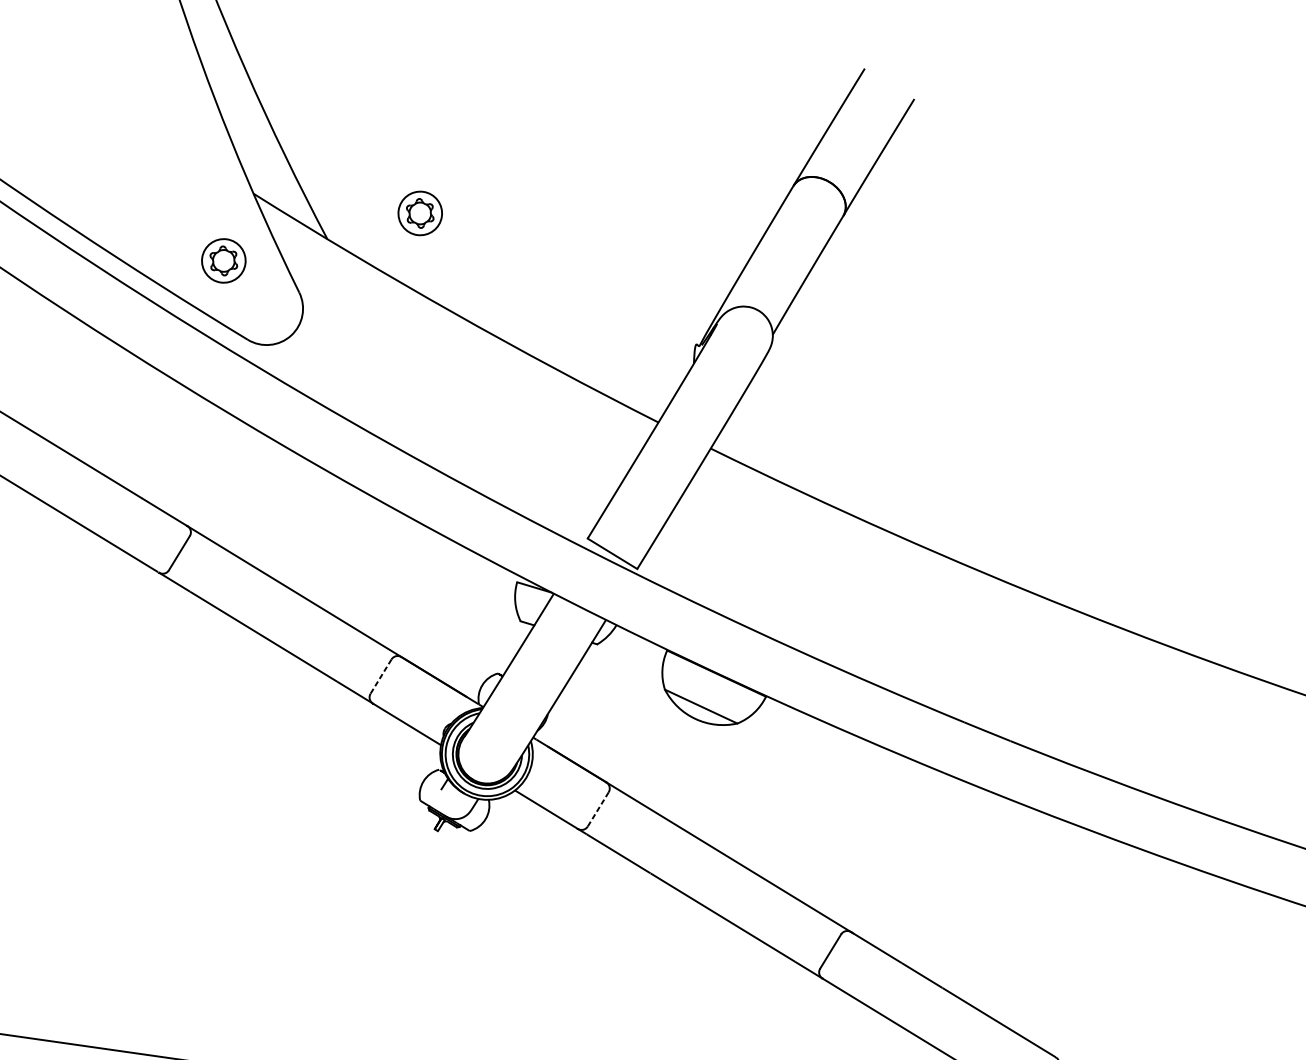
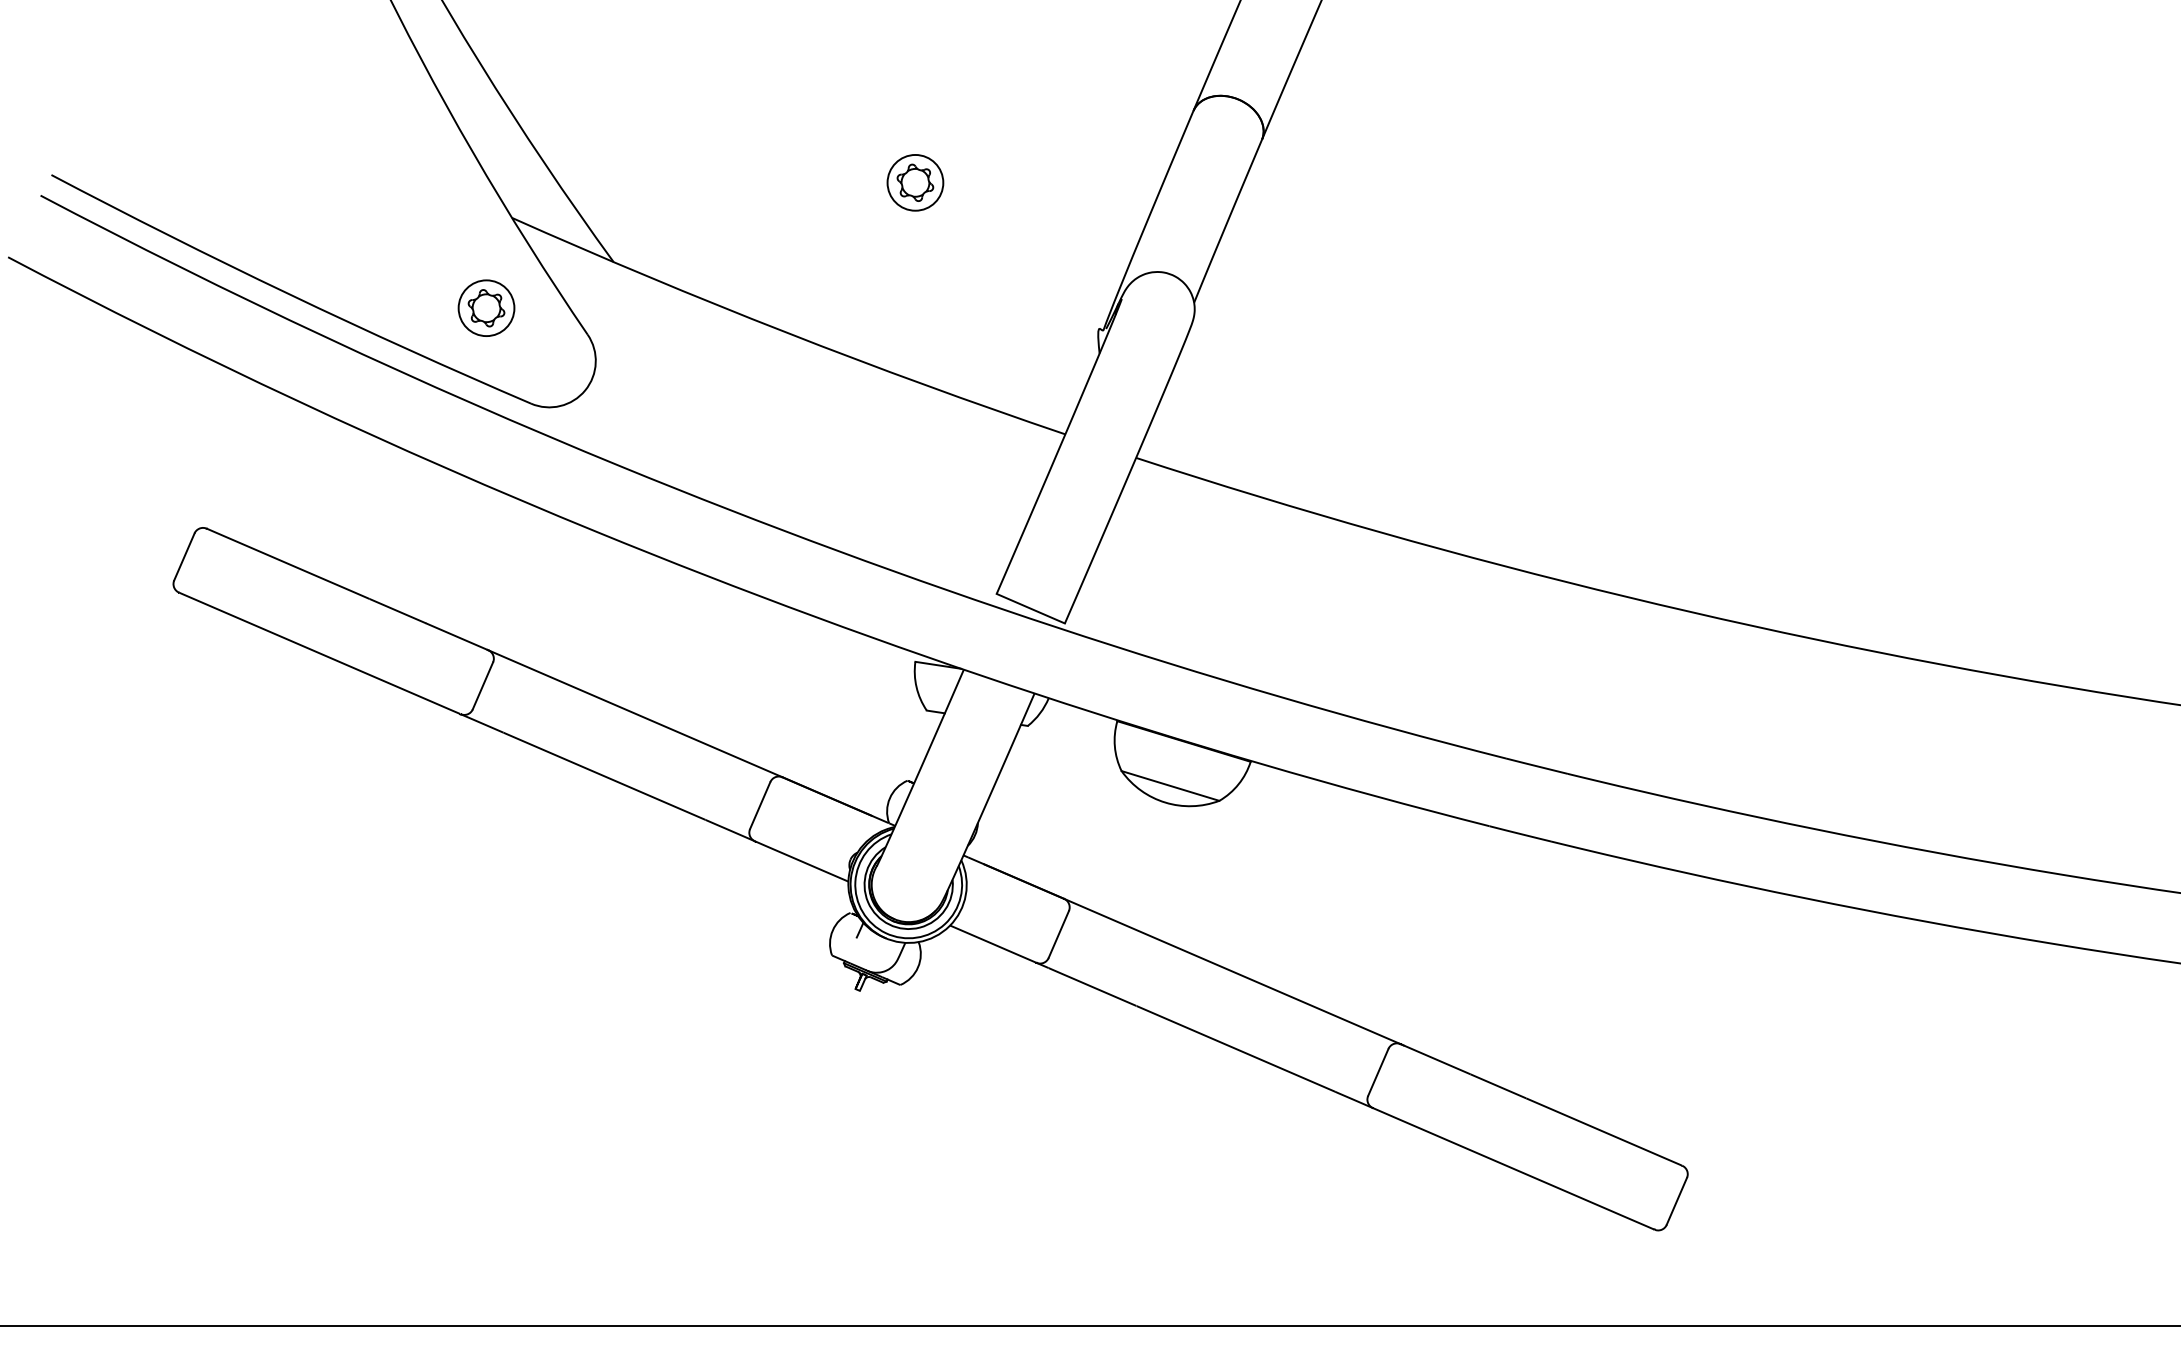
part: (420, 213) -> (915, 182), moved
line: (381, 676) -> (760, 805), dashed -> solid
line: (598, 809) -> (1058, 934), dashed -> solid

